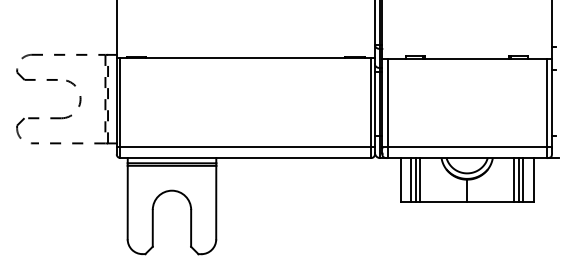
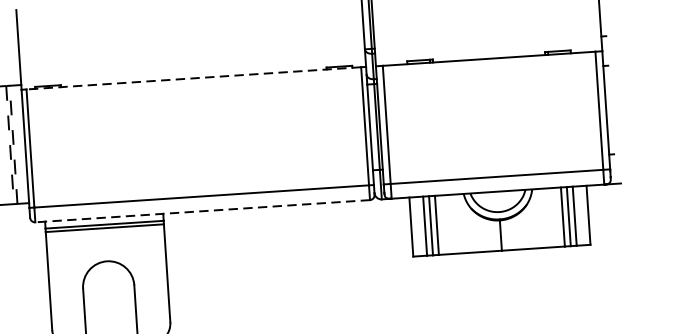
line: (245, 58) -> (193, 78), solid -> dashed
line: (245, 158) -> (202, 211), solid -> dashed

